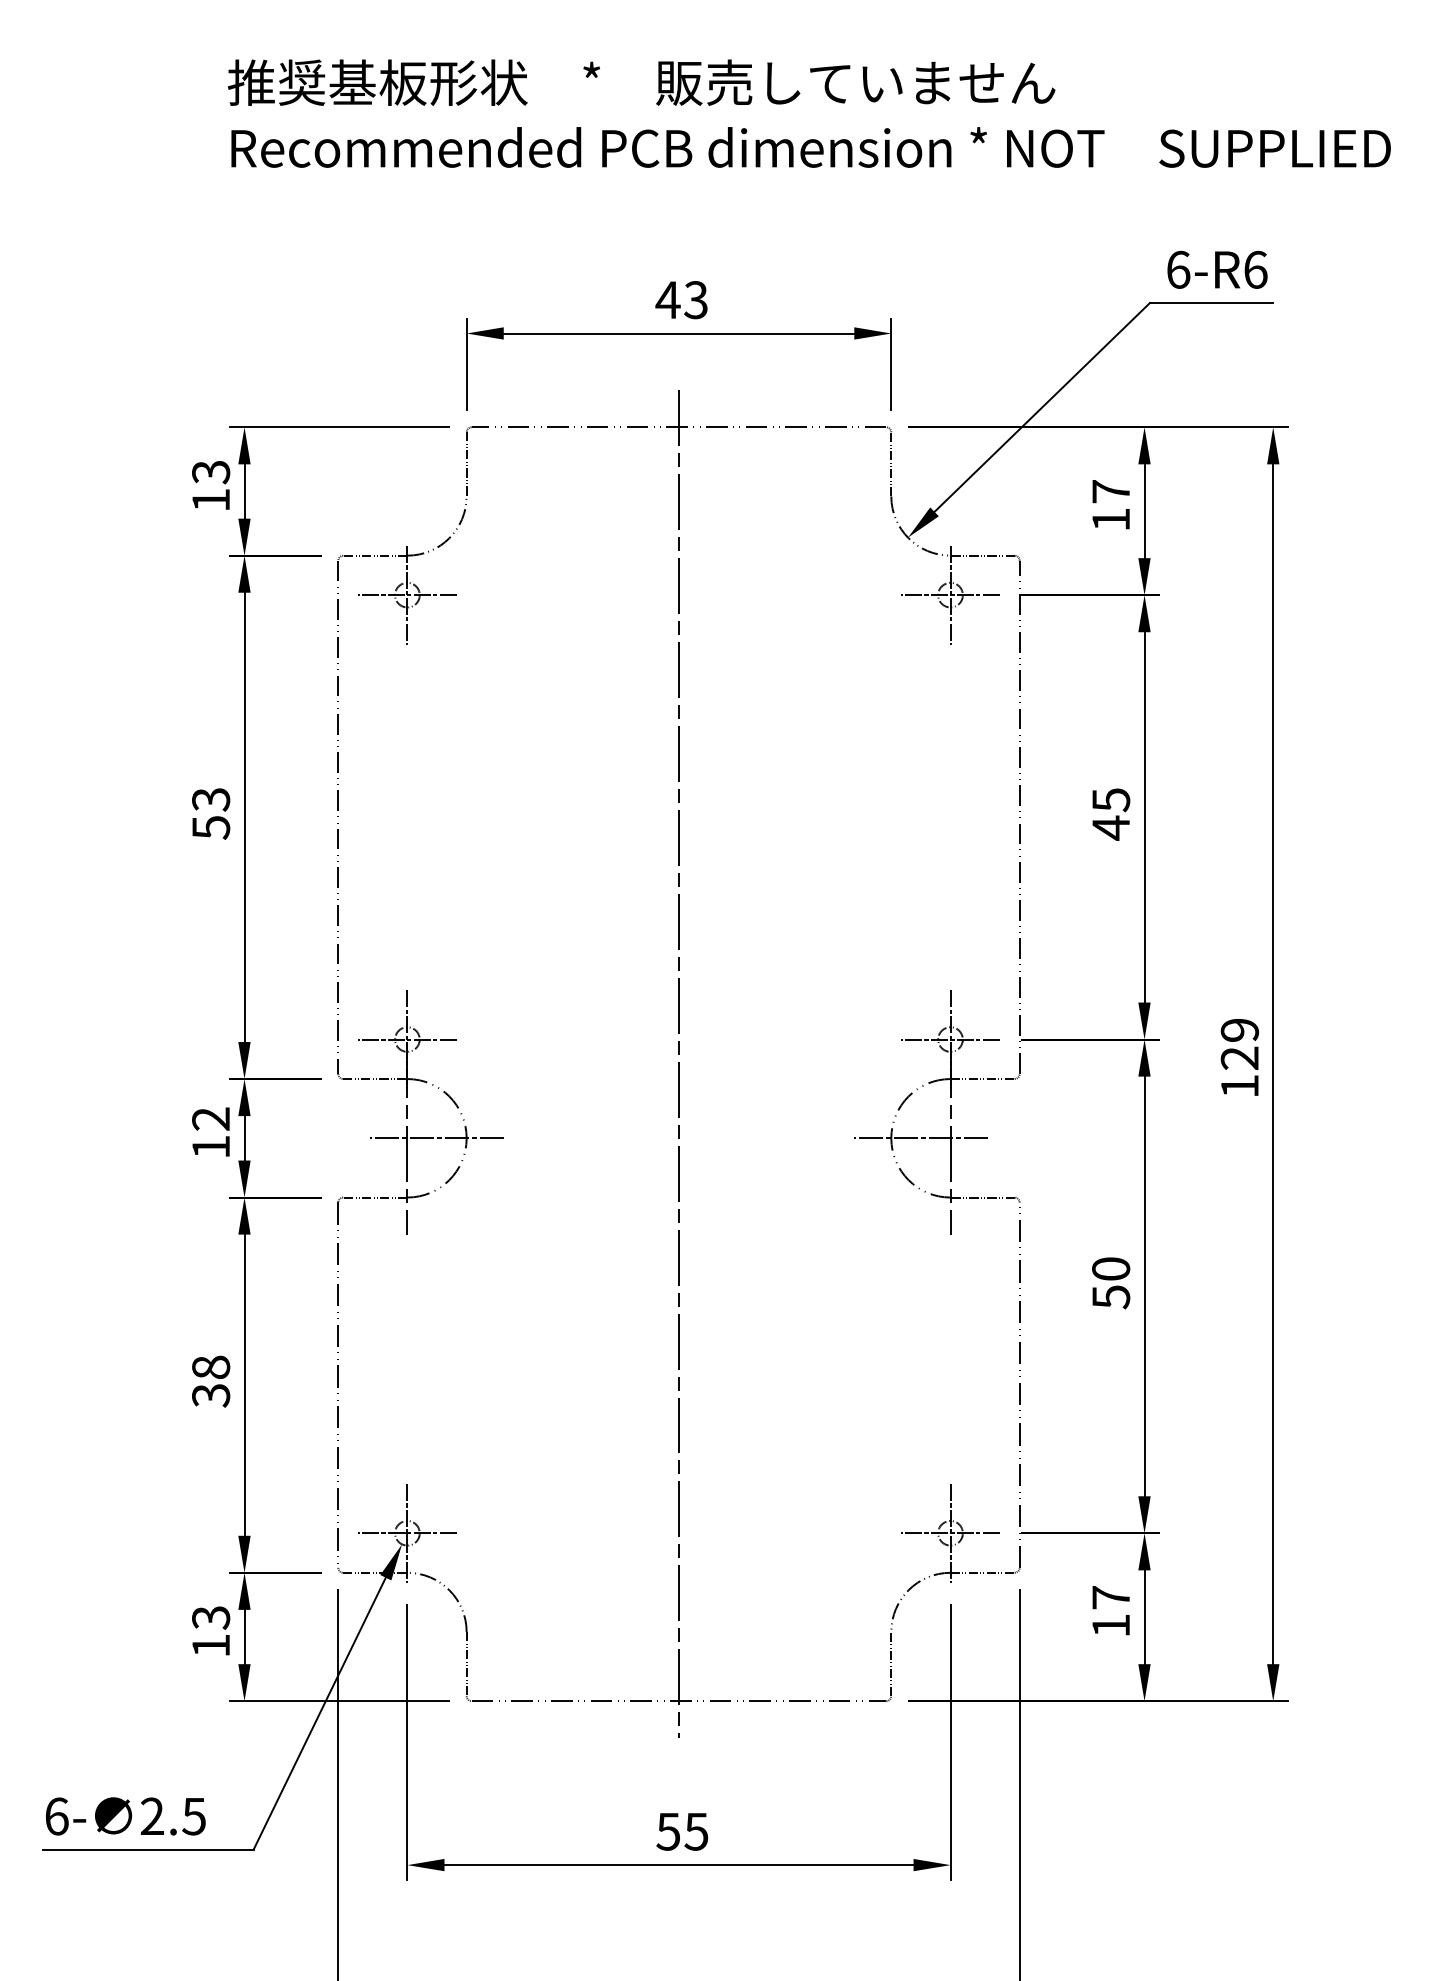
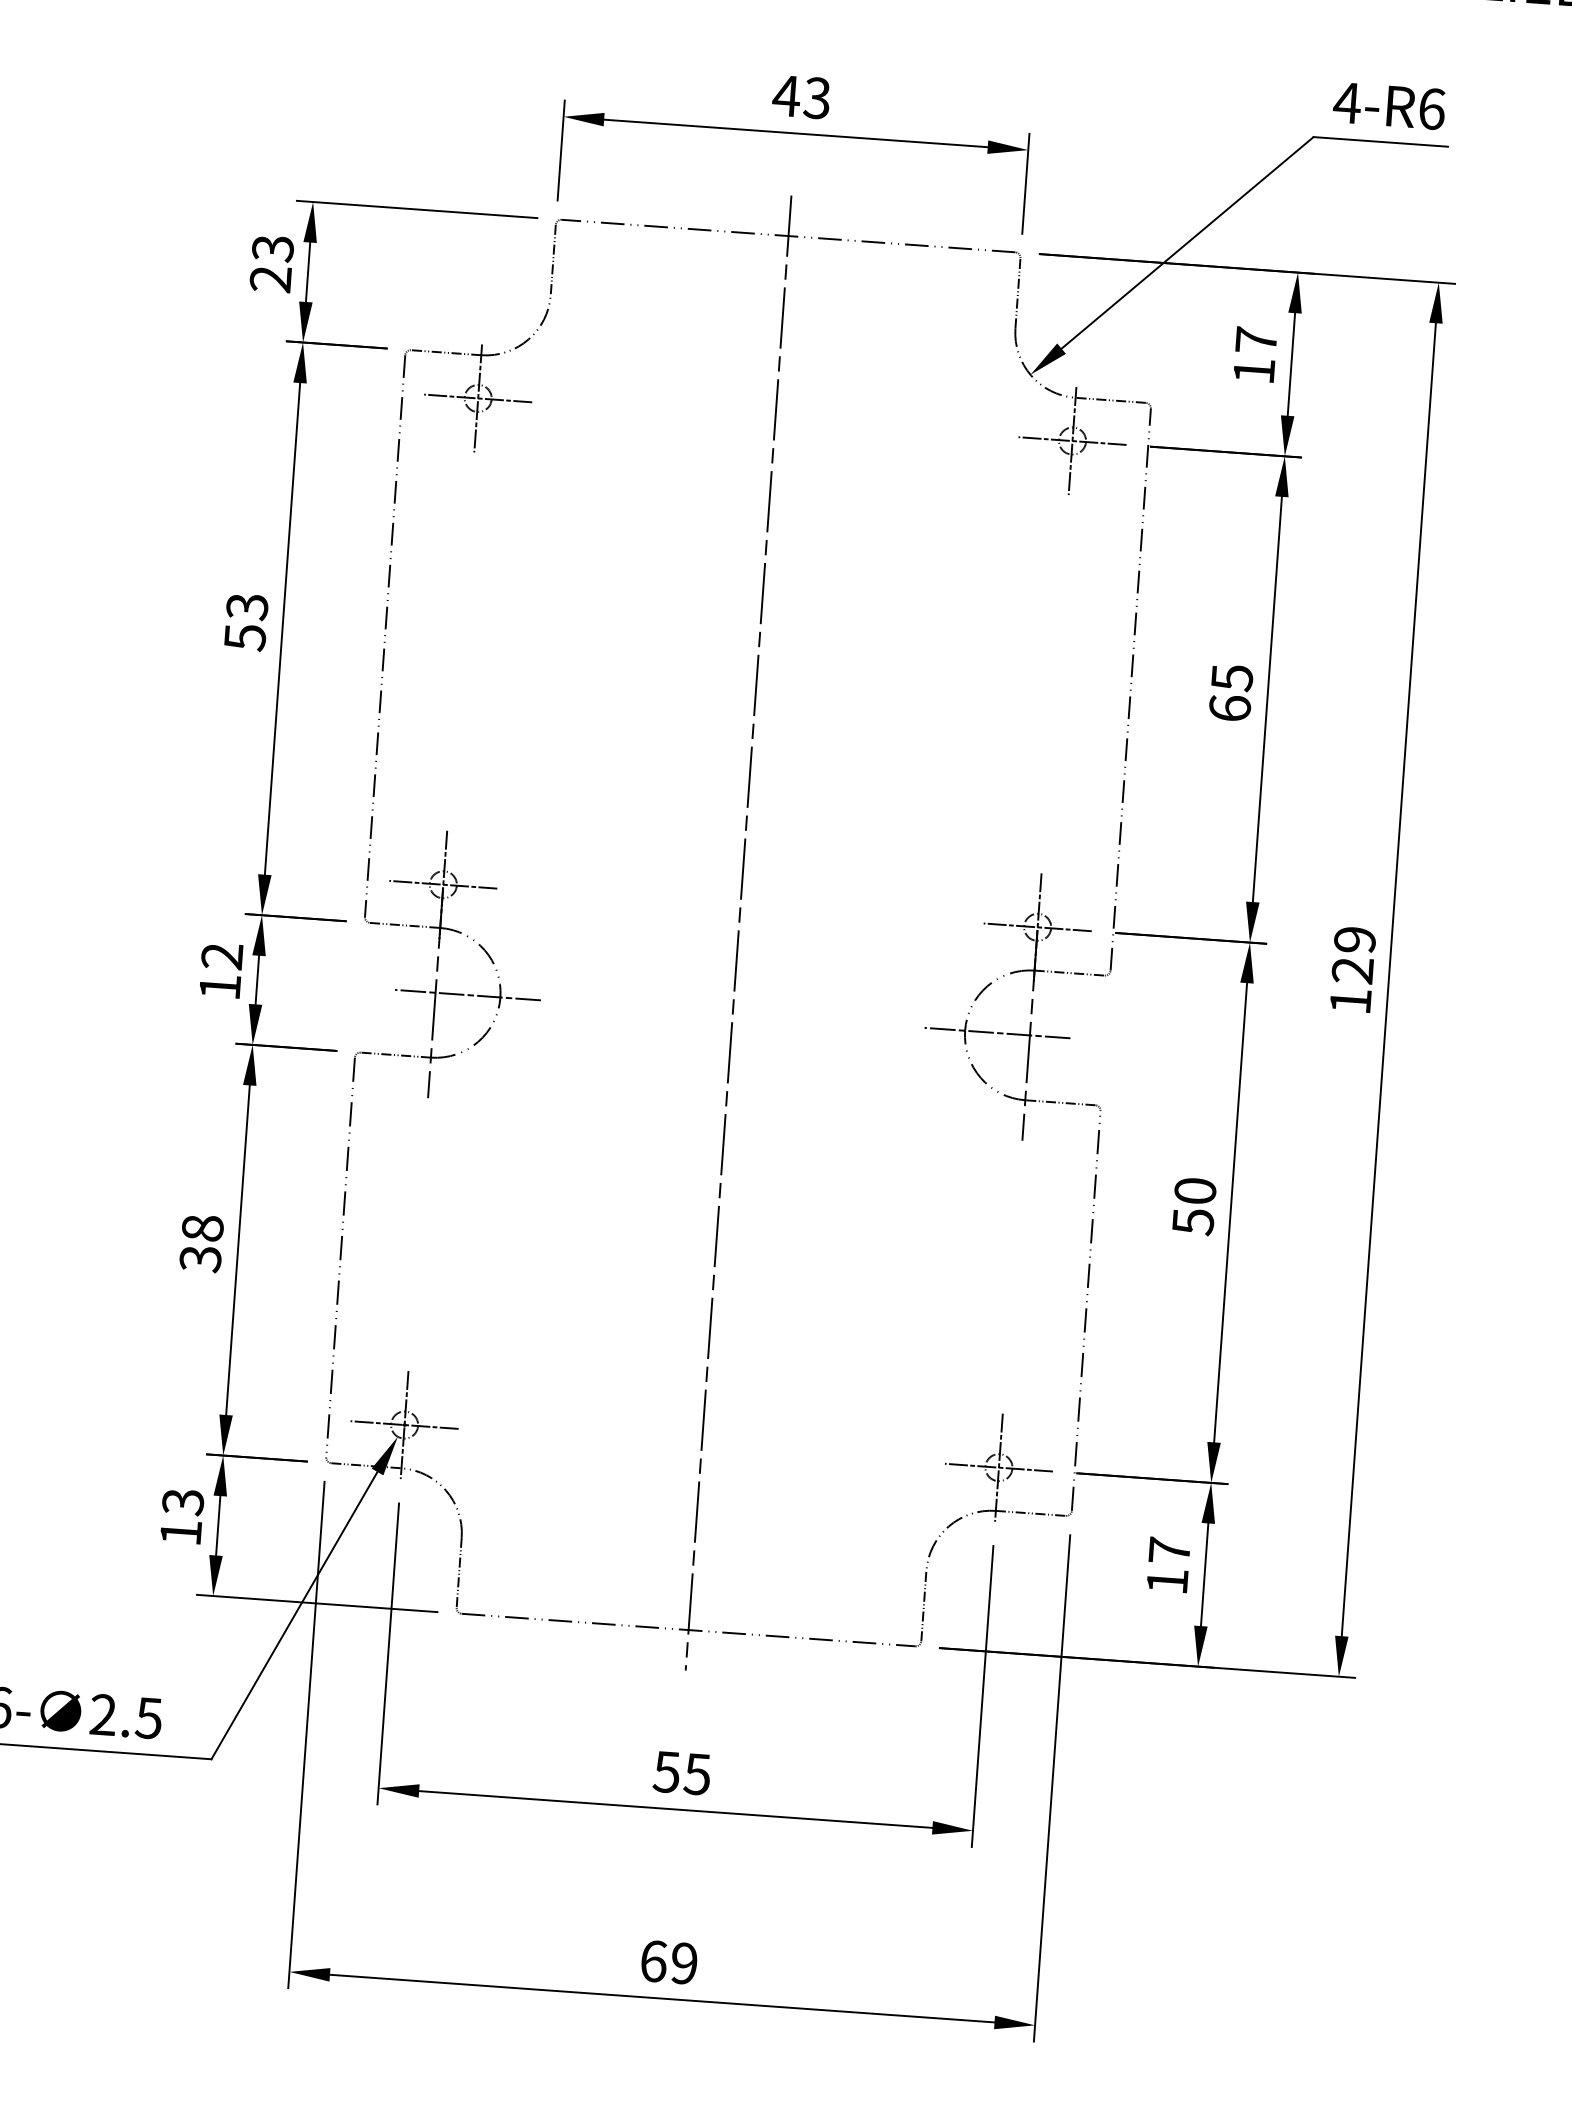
text: (1177, 269) -> (1346, 102), 6-R6 -> 4-R6
text: (210, 499) -> (270, 278), 13 -> 23
text: (1111, 827) -> (1230, 707), 45 -> 65

